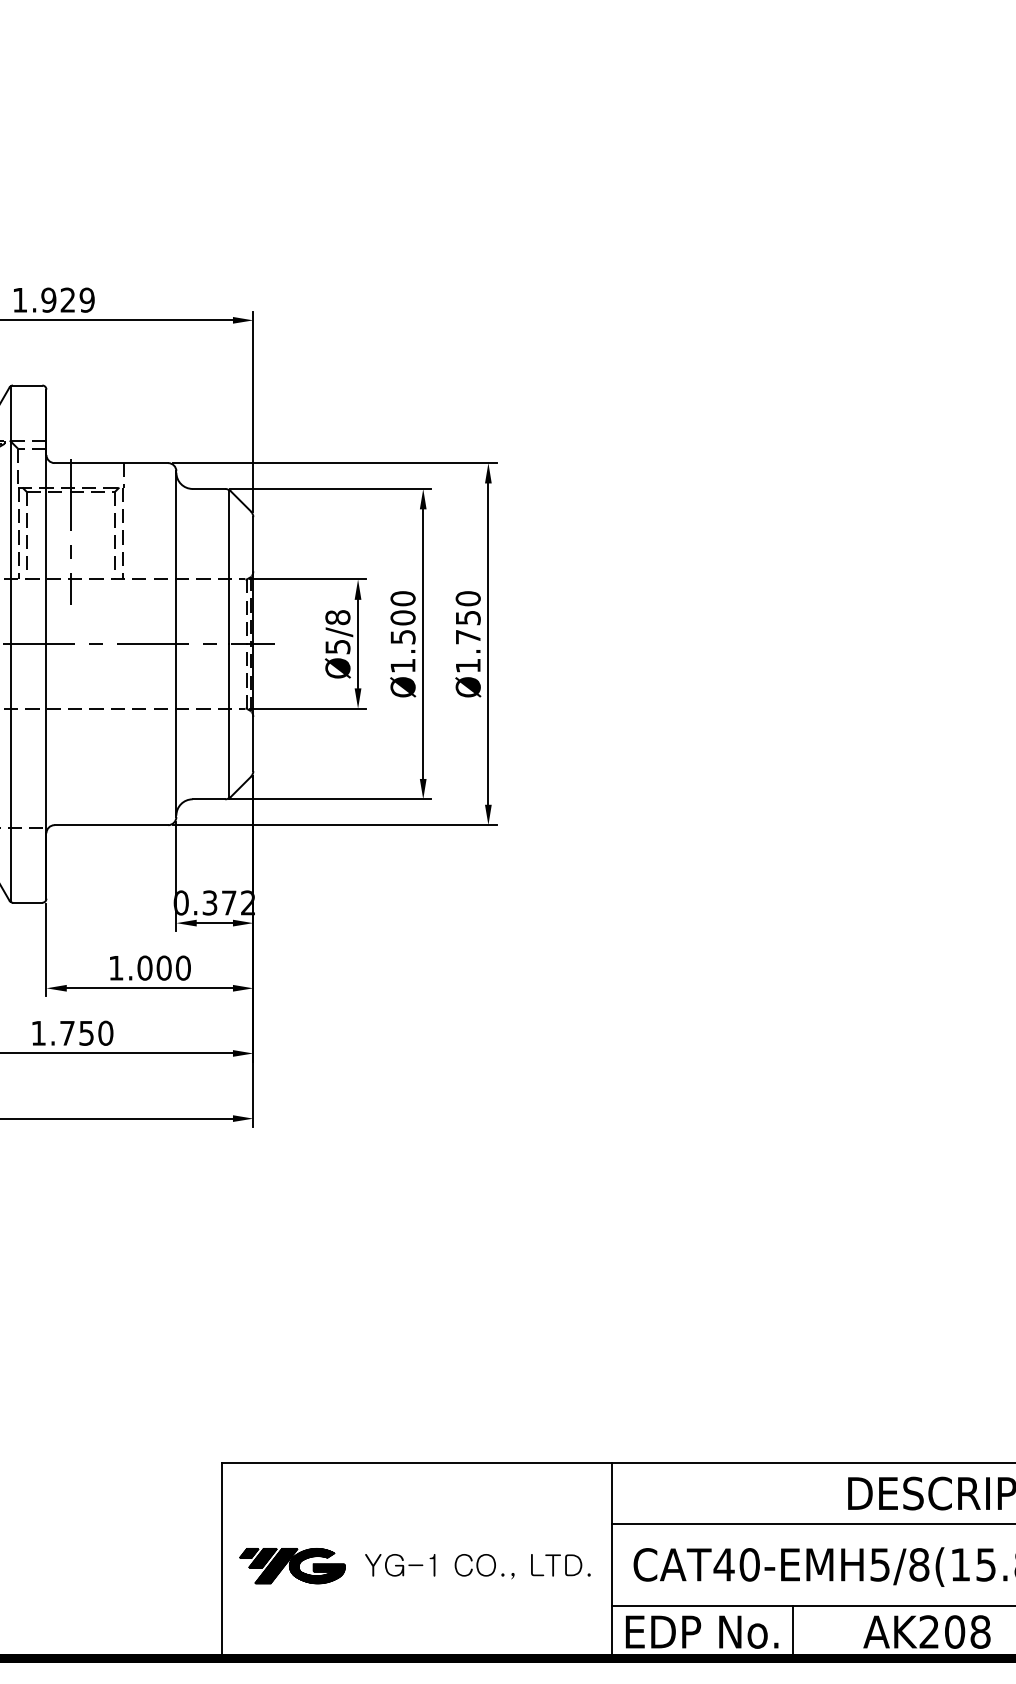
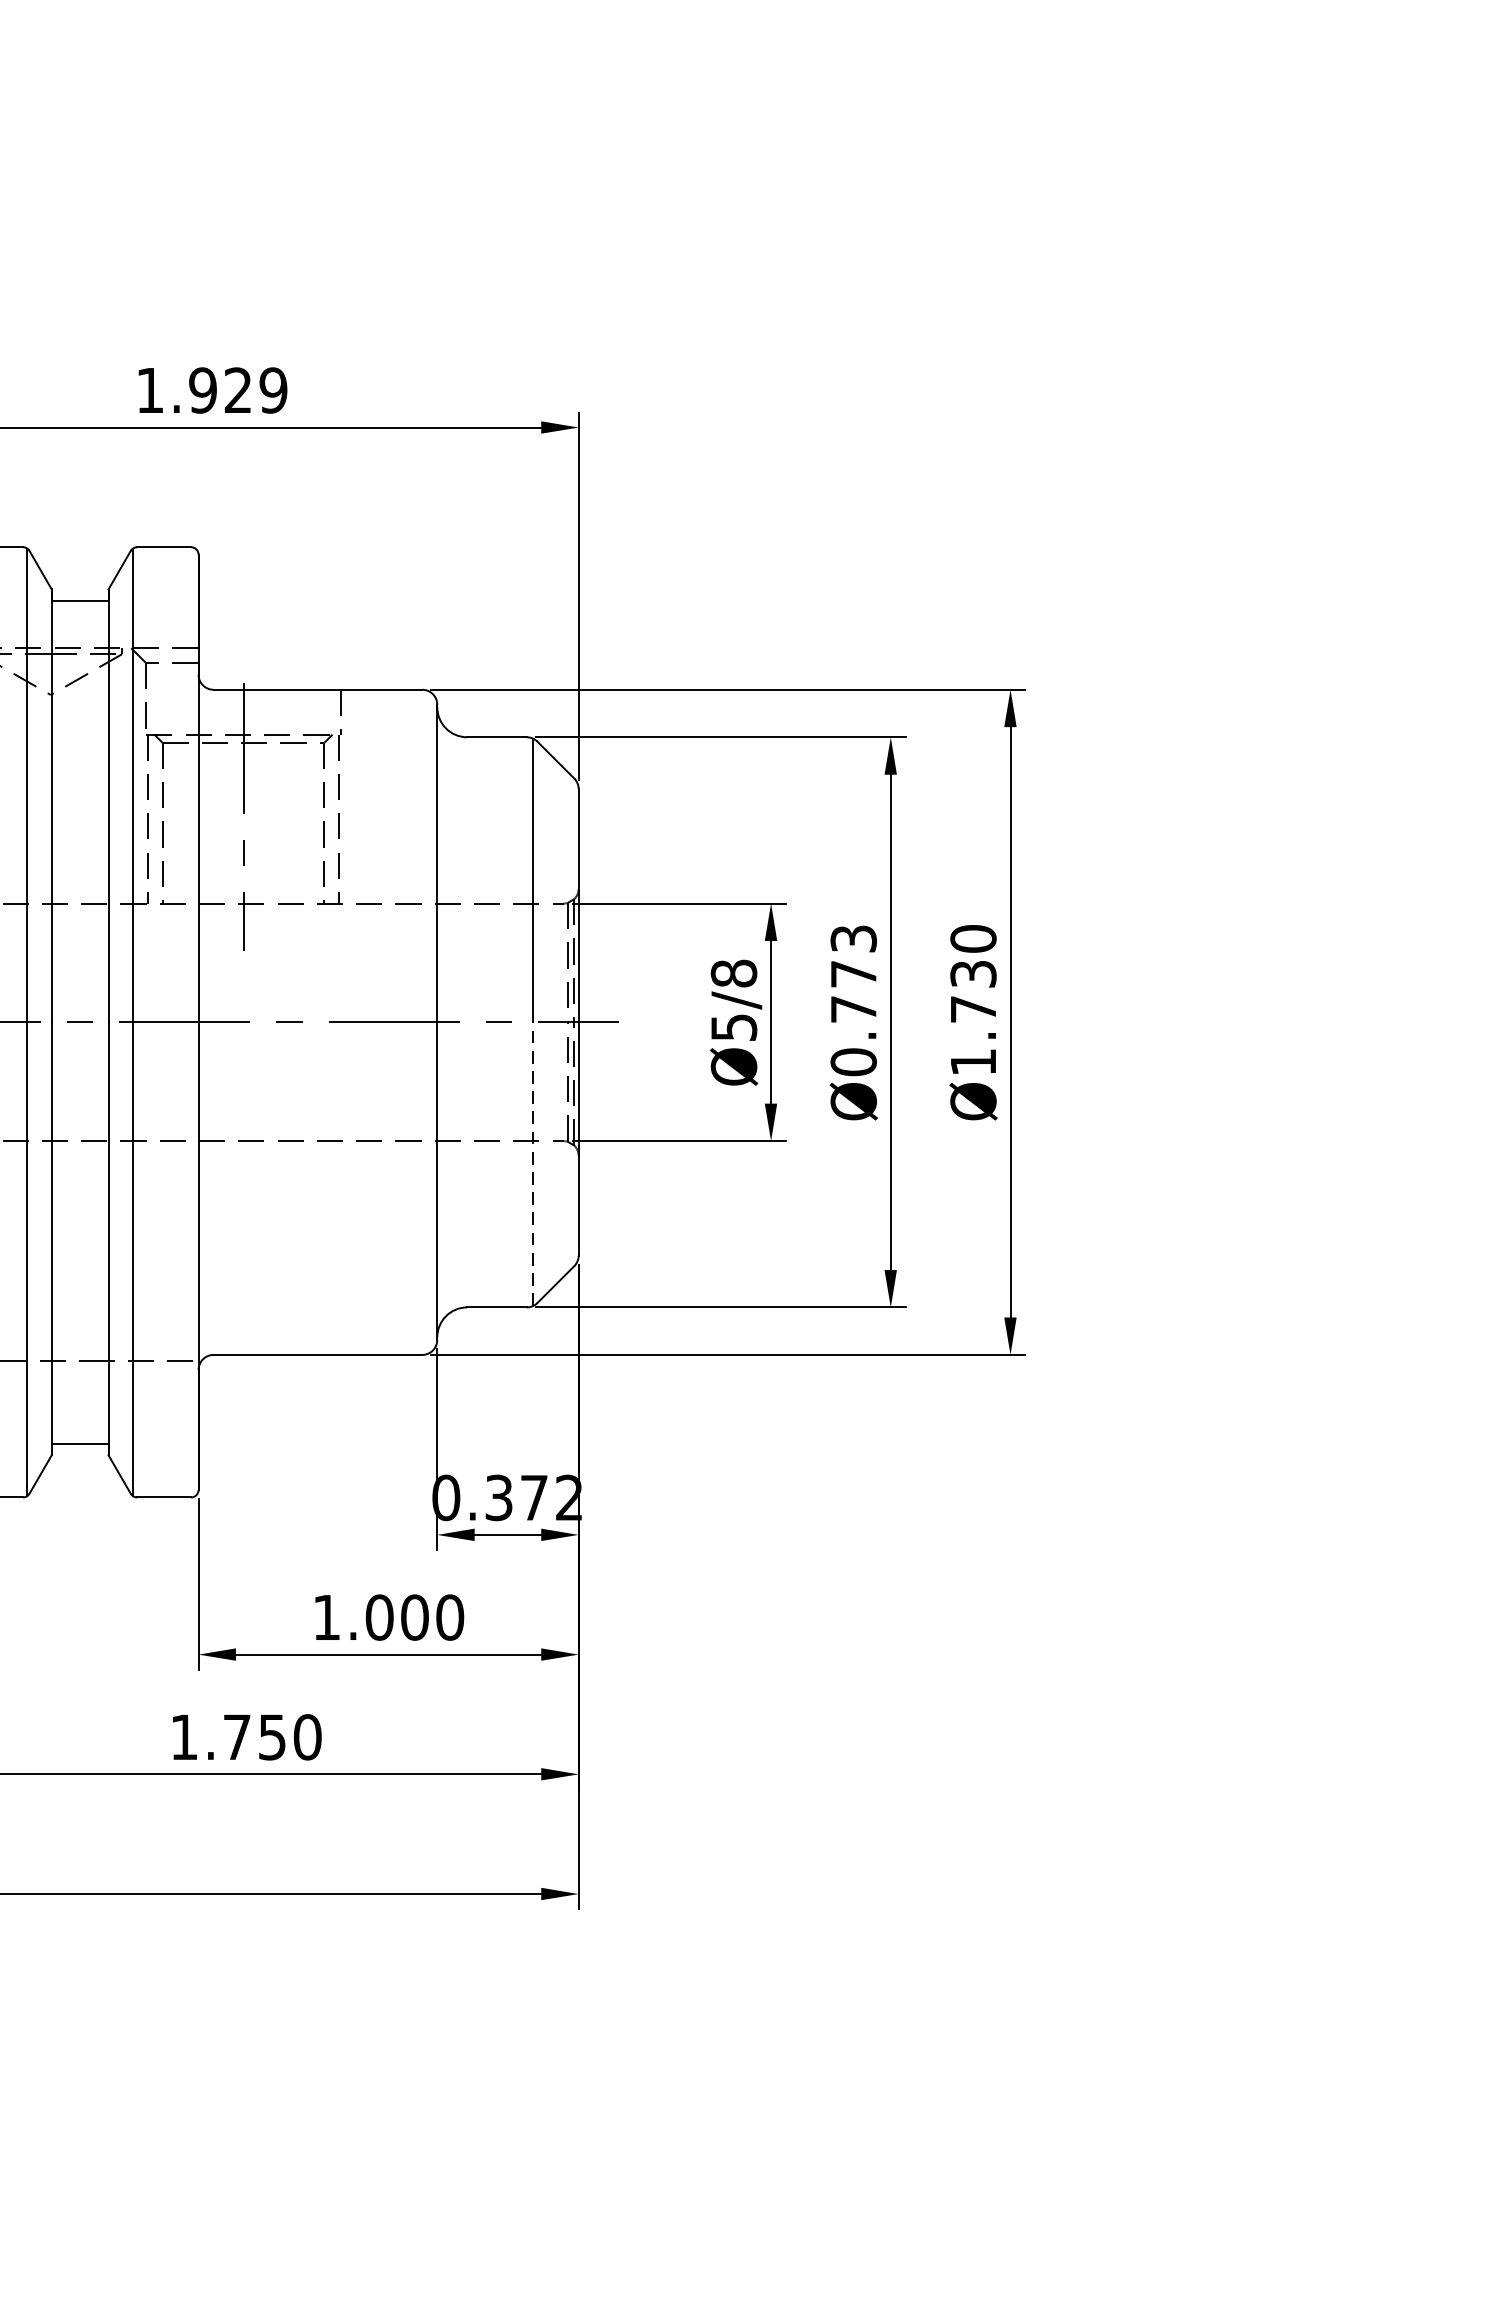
text: (467, 617) -> (972, 973), Ø1.750 -> Ø1.730
text: (402, 632) -> (852, 1000), Ø1.500 -> Ø0.773
line: (228, 720) -> (533, 1162), solid -> dashed

